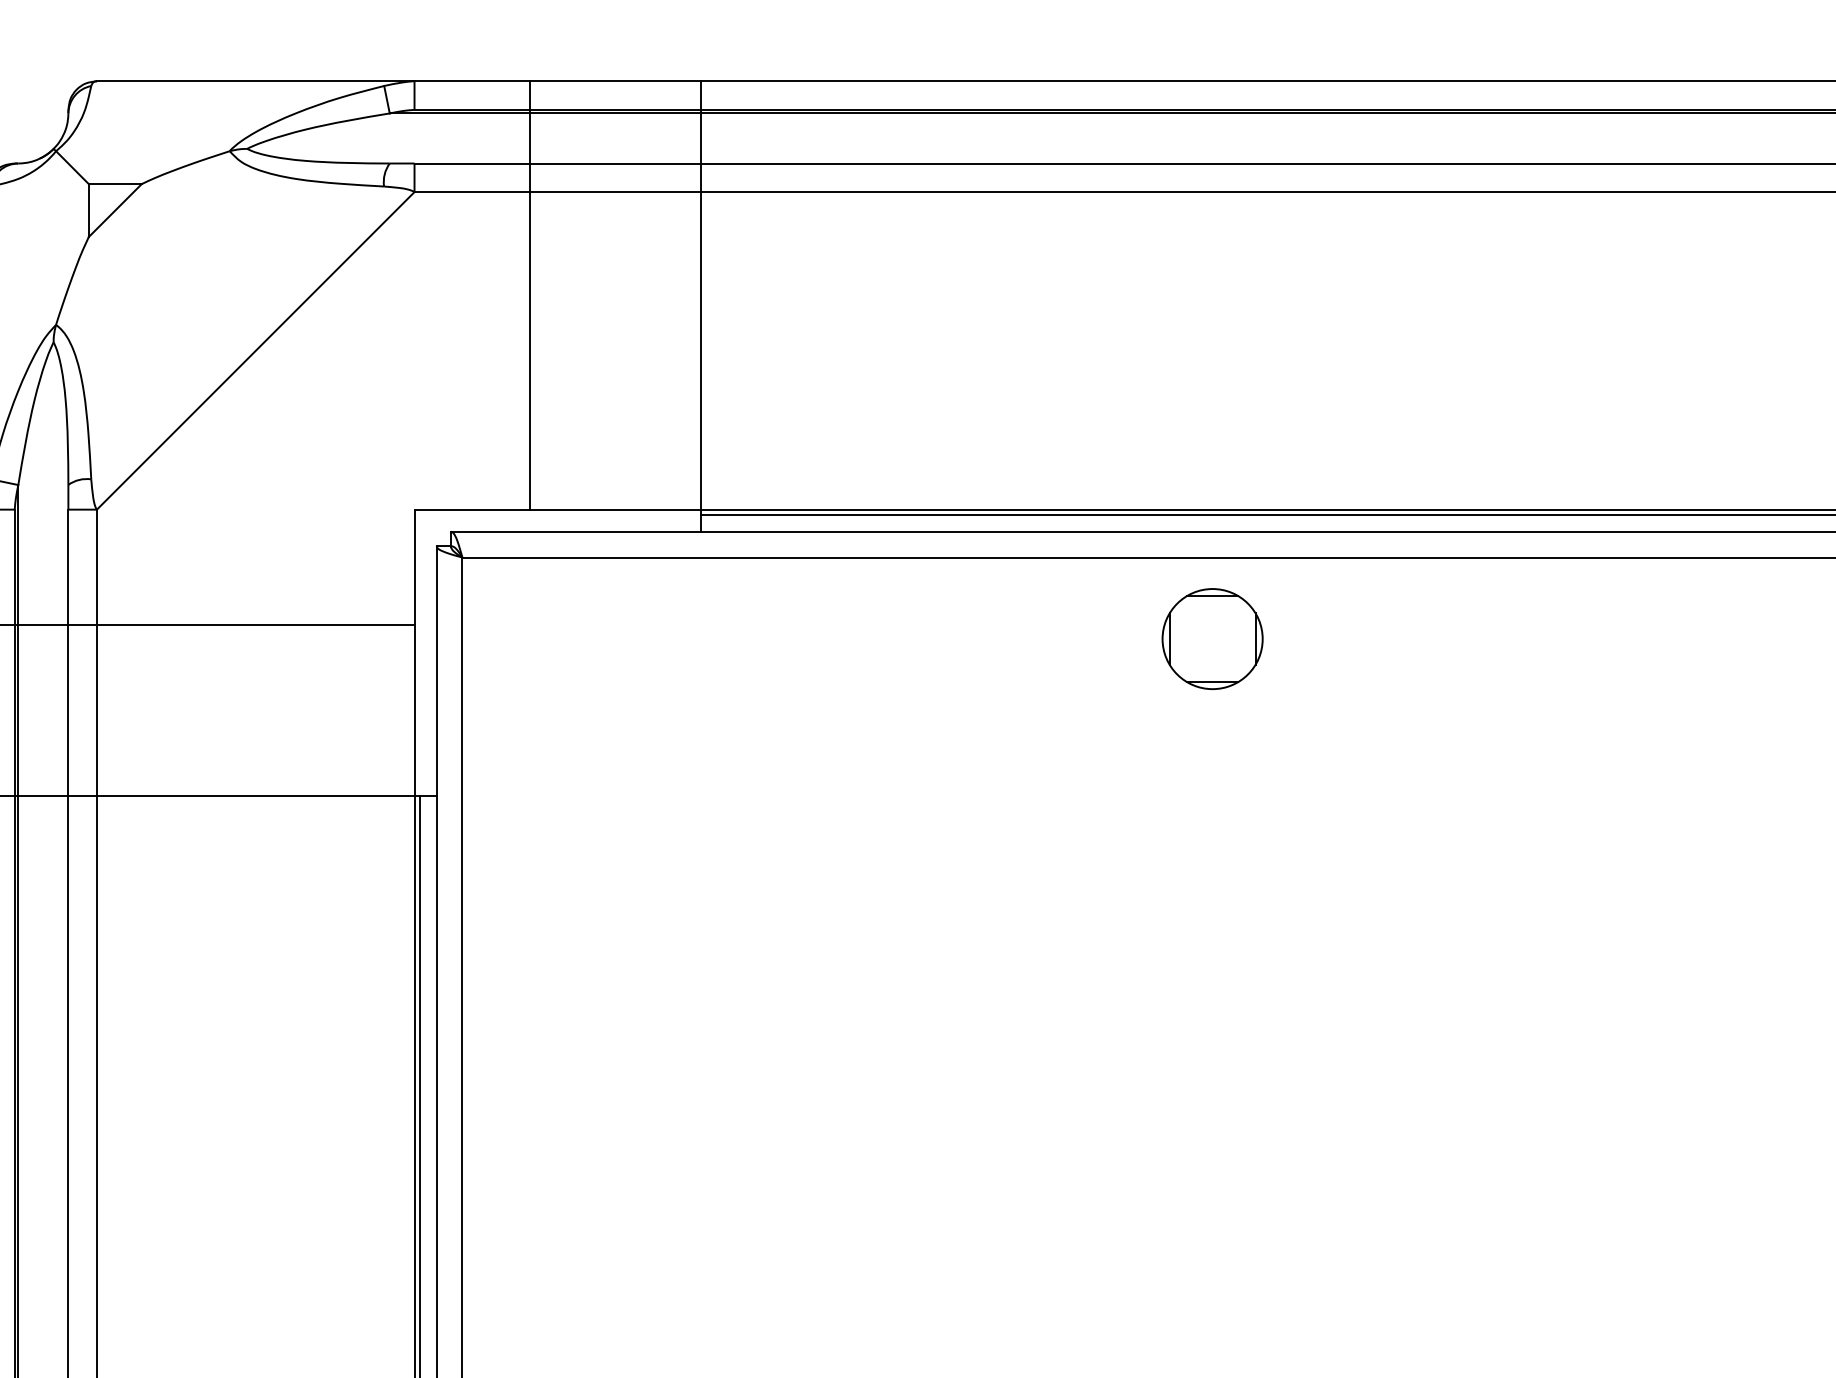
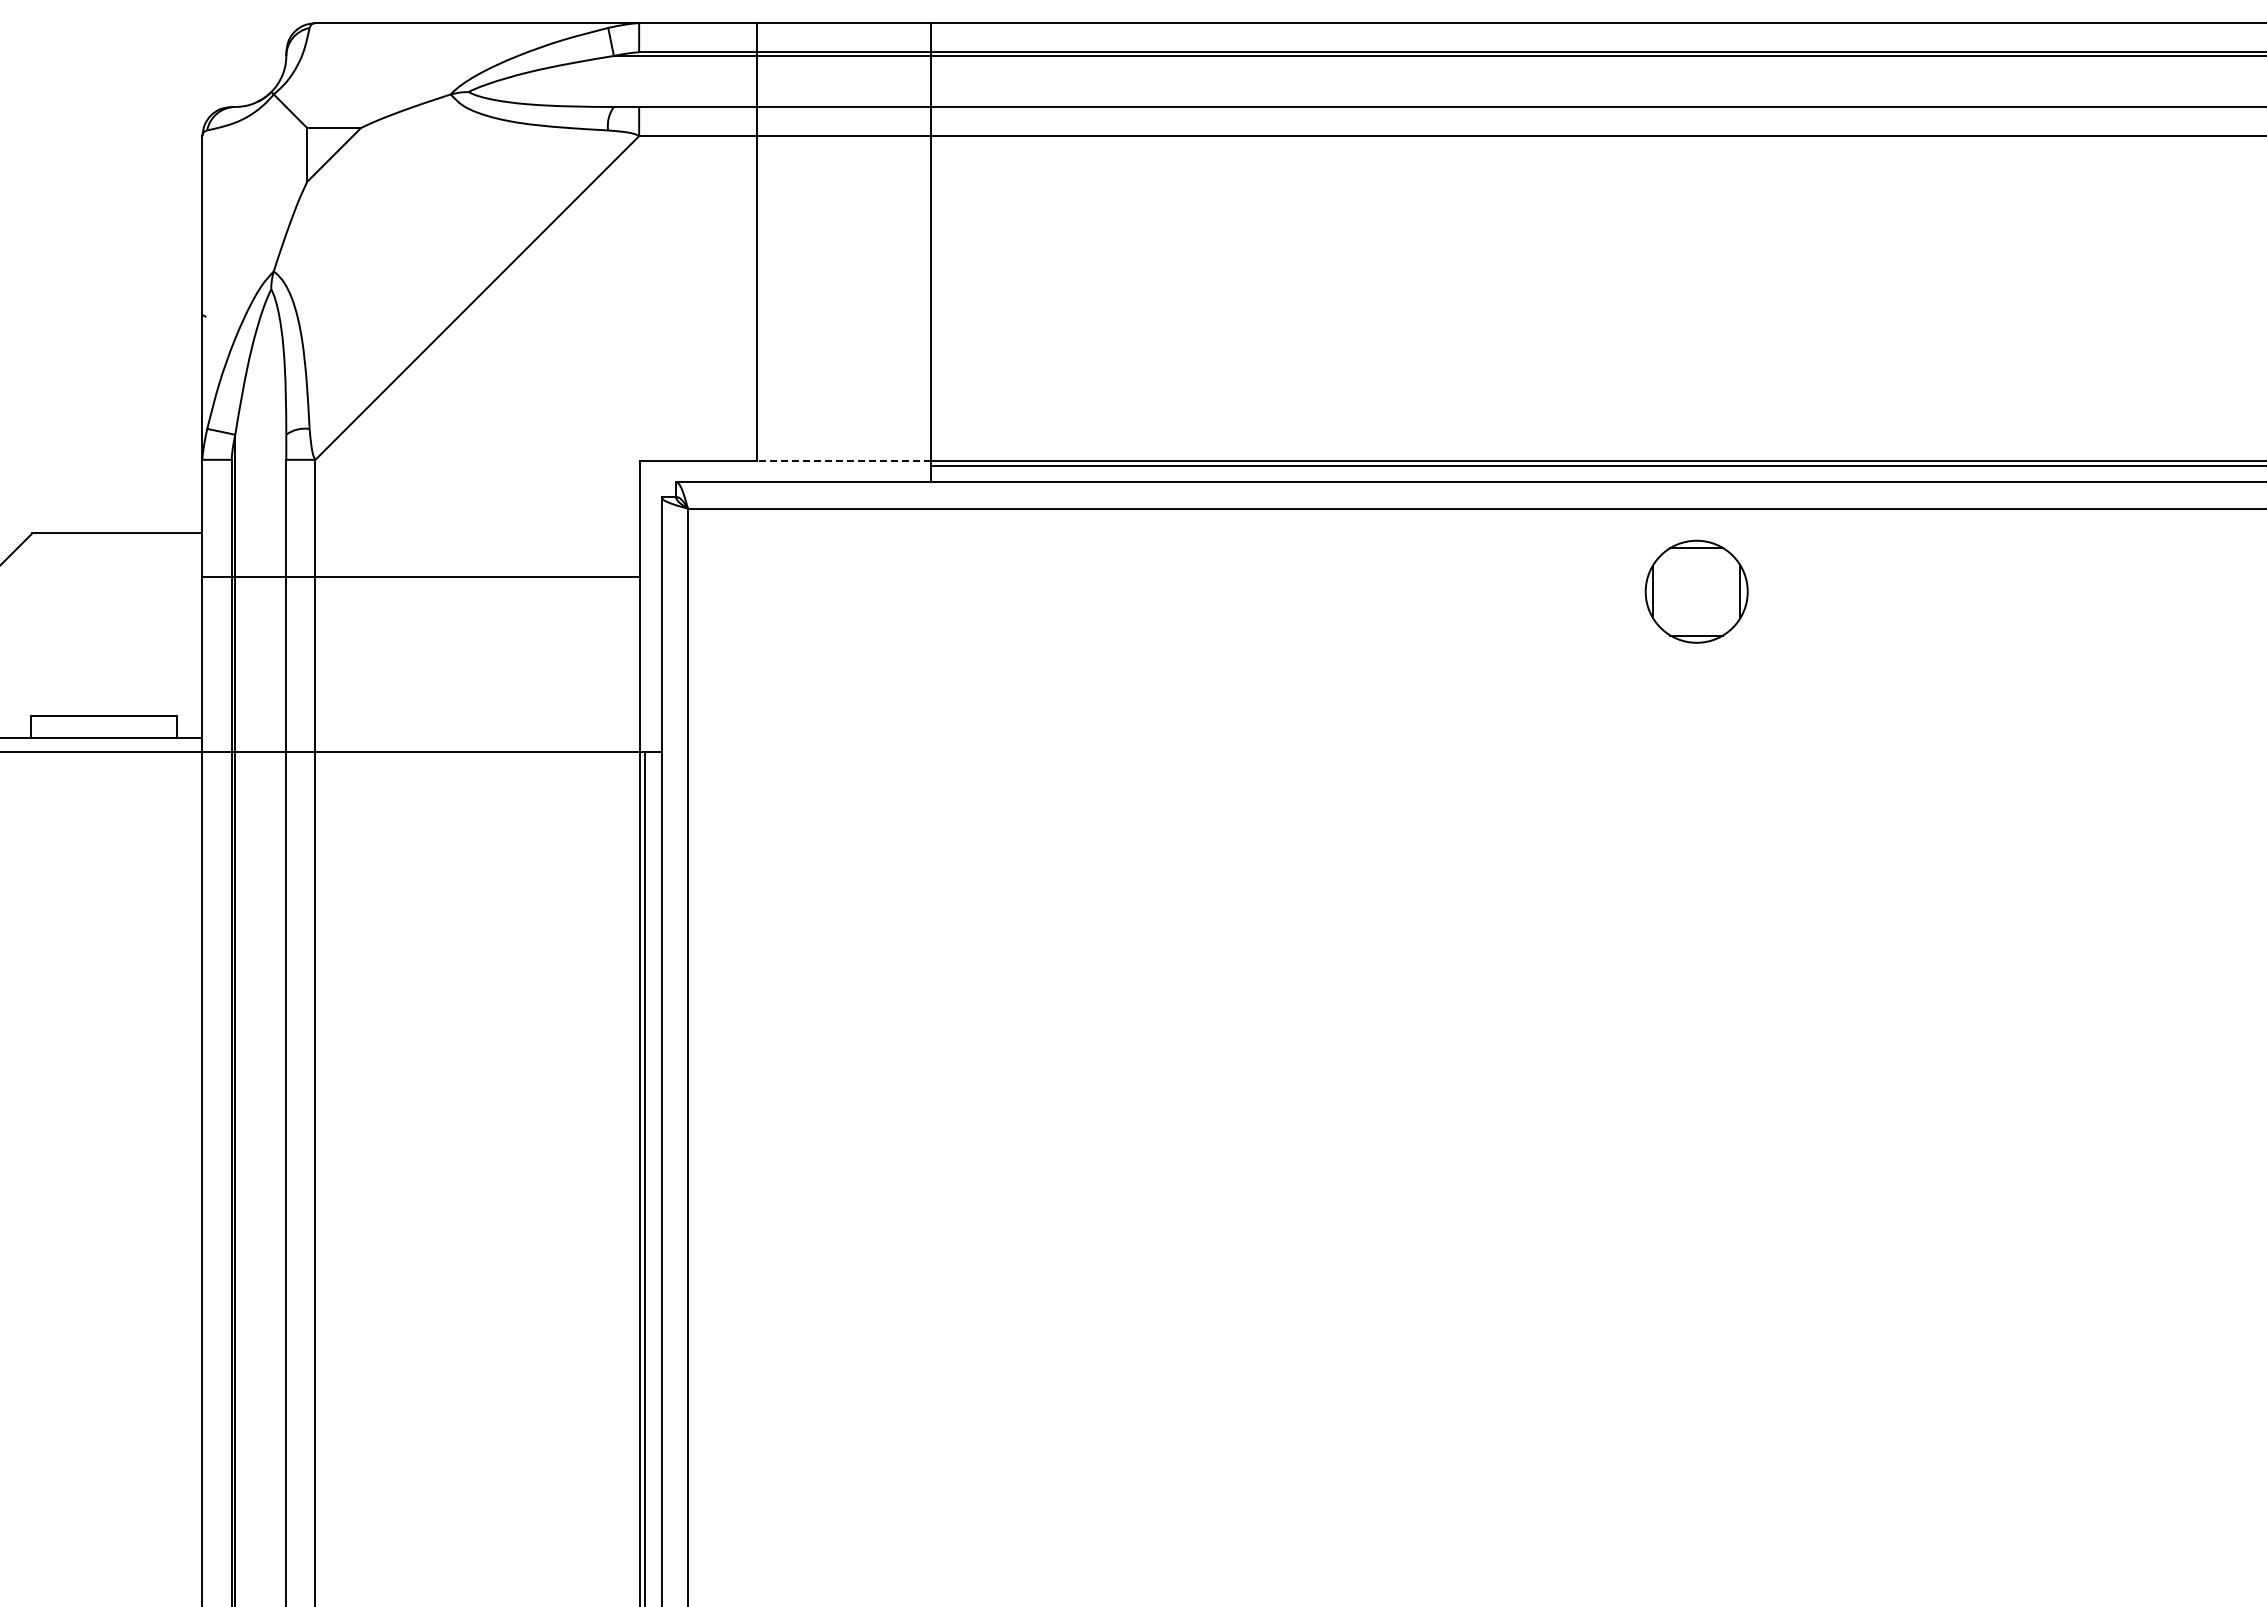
line: (614, 510) -> (843, 460), solid -> dashed
part: (1212, 638) -> (1696, 591), moved

